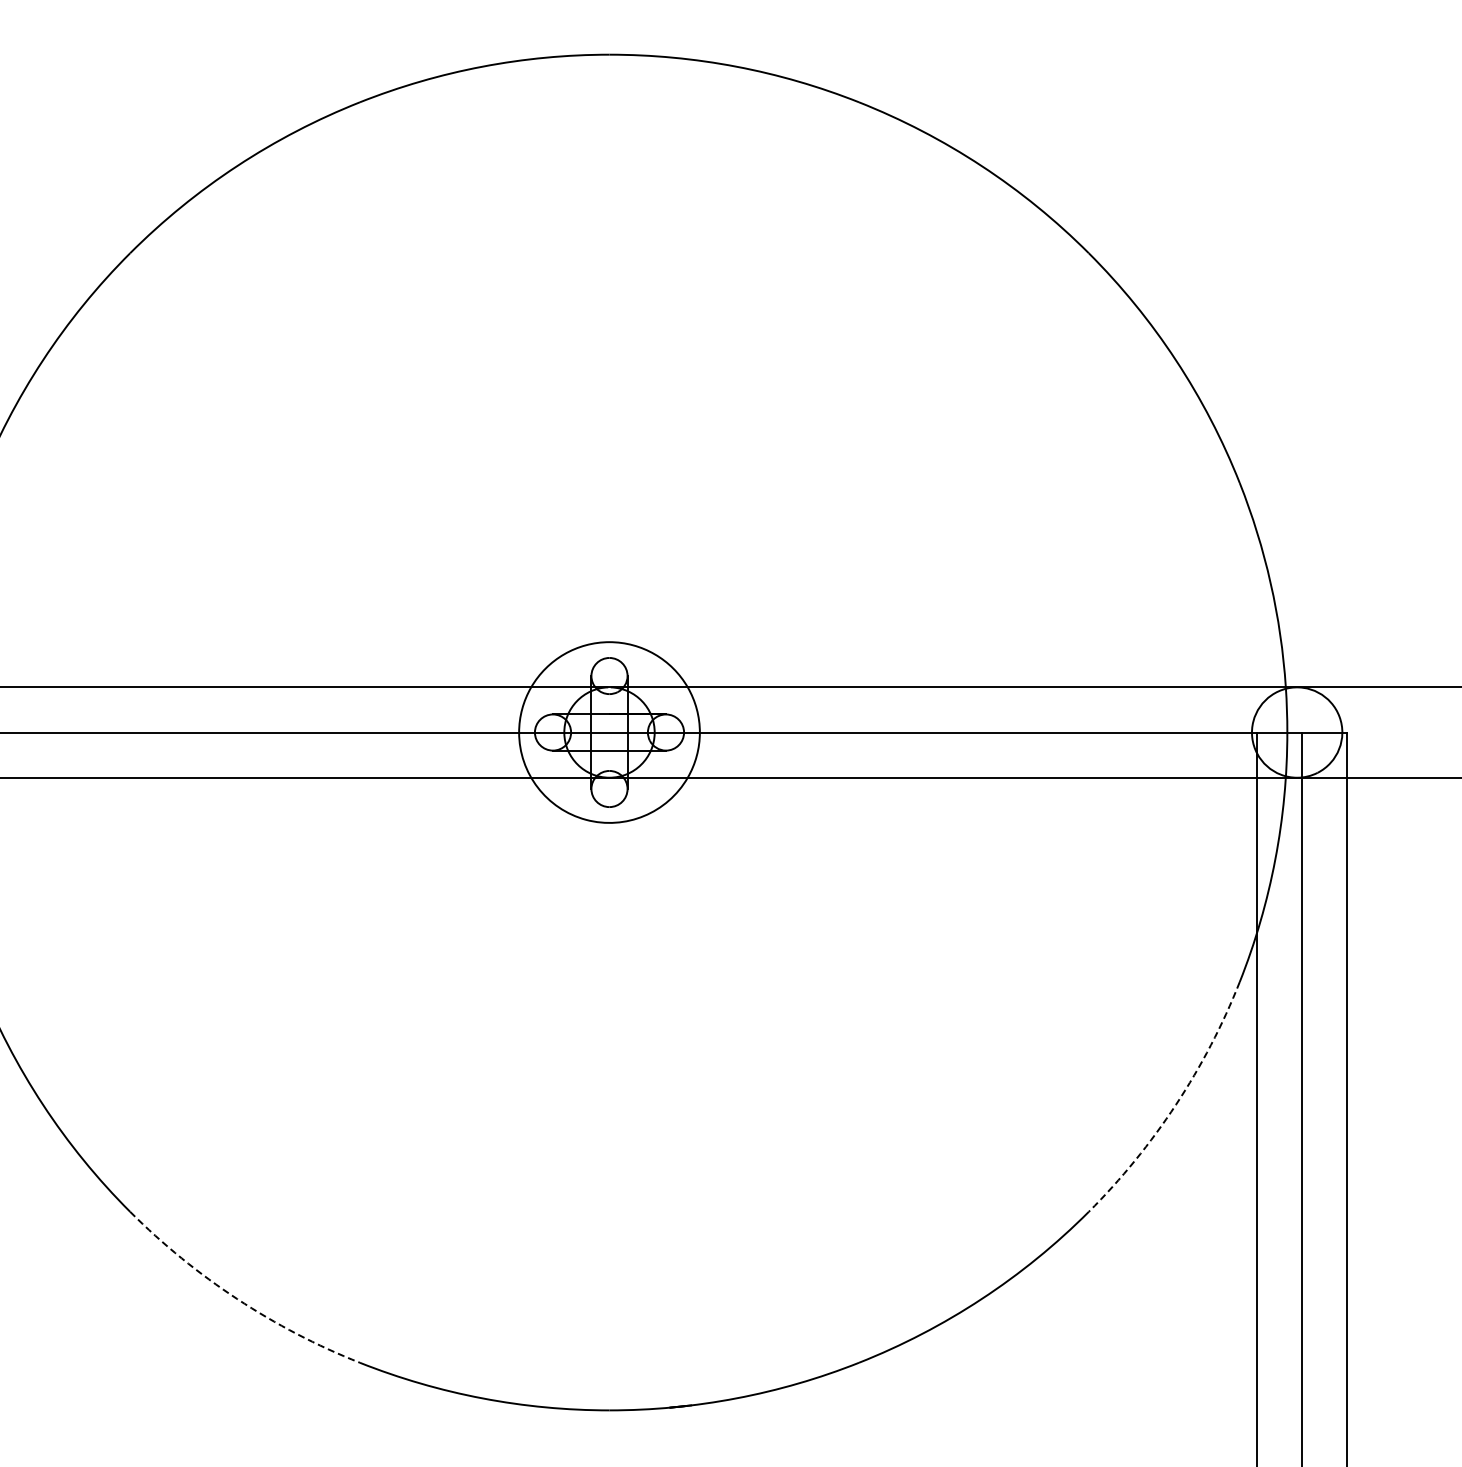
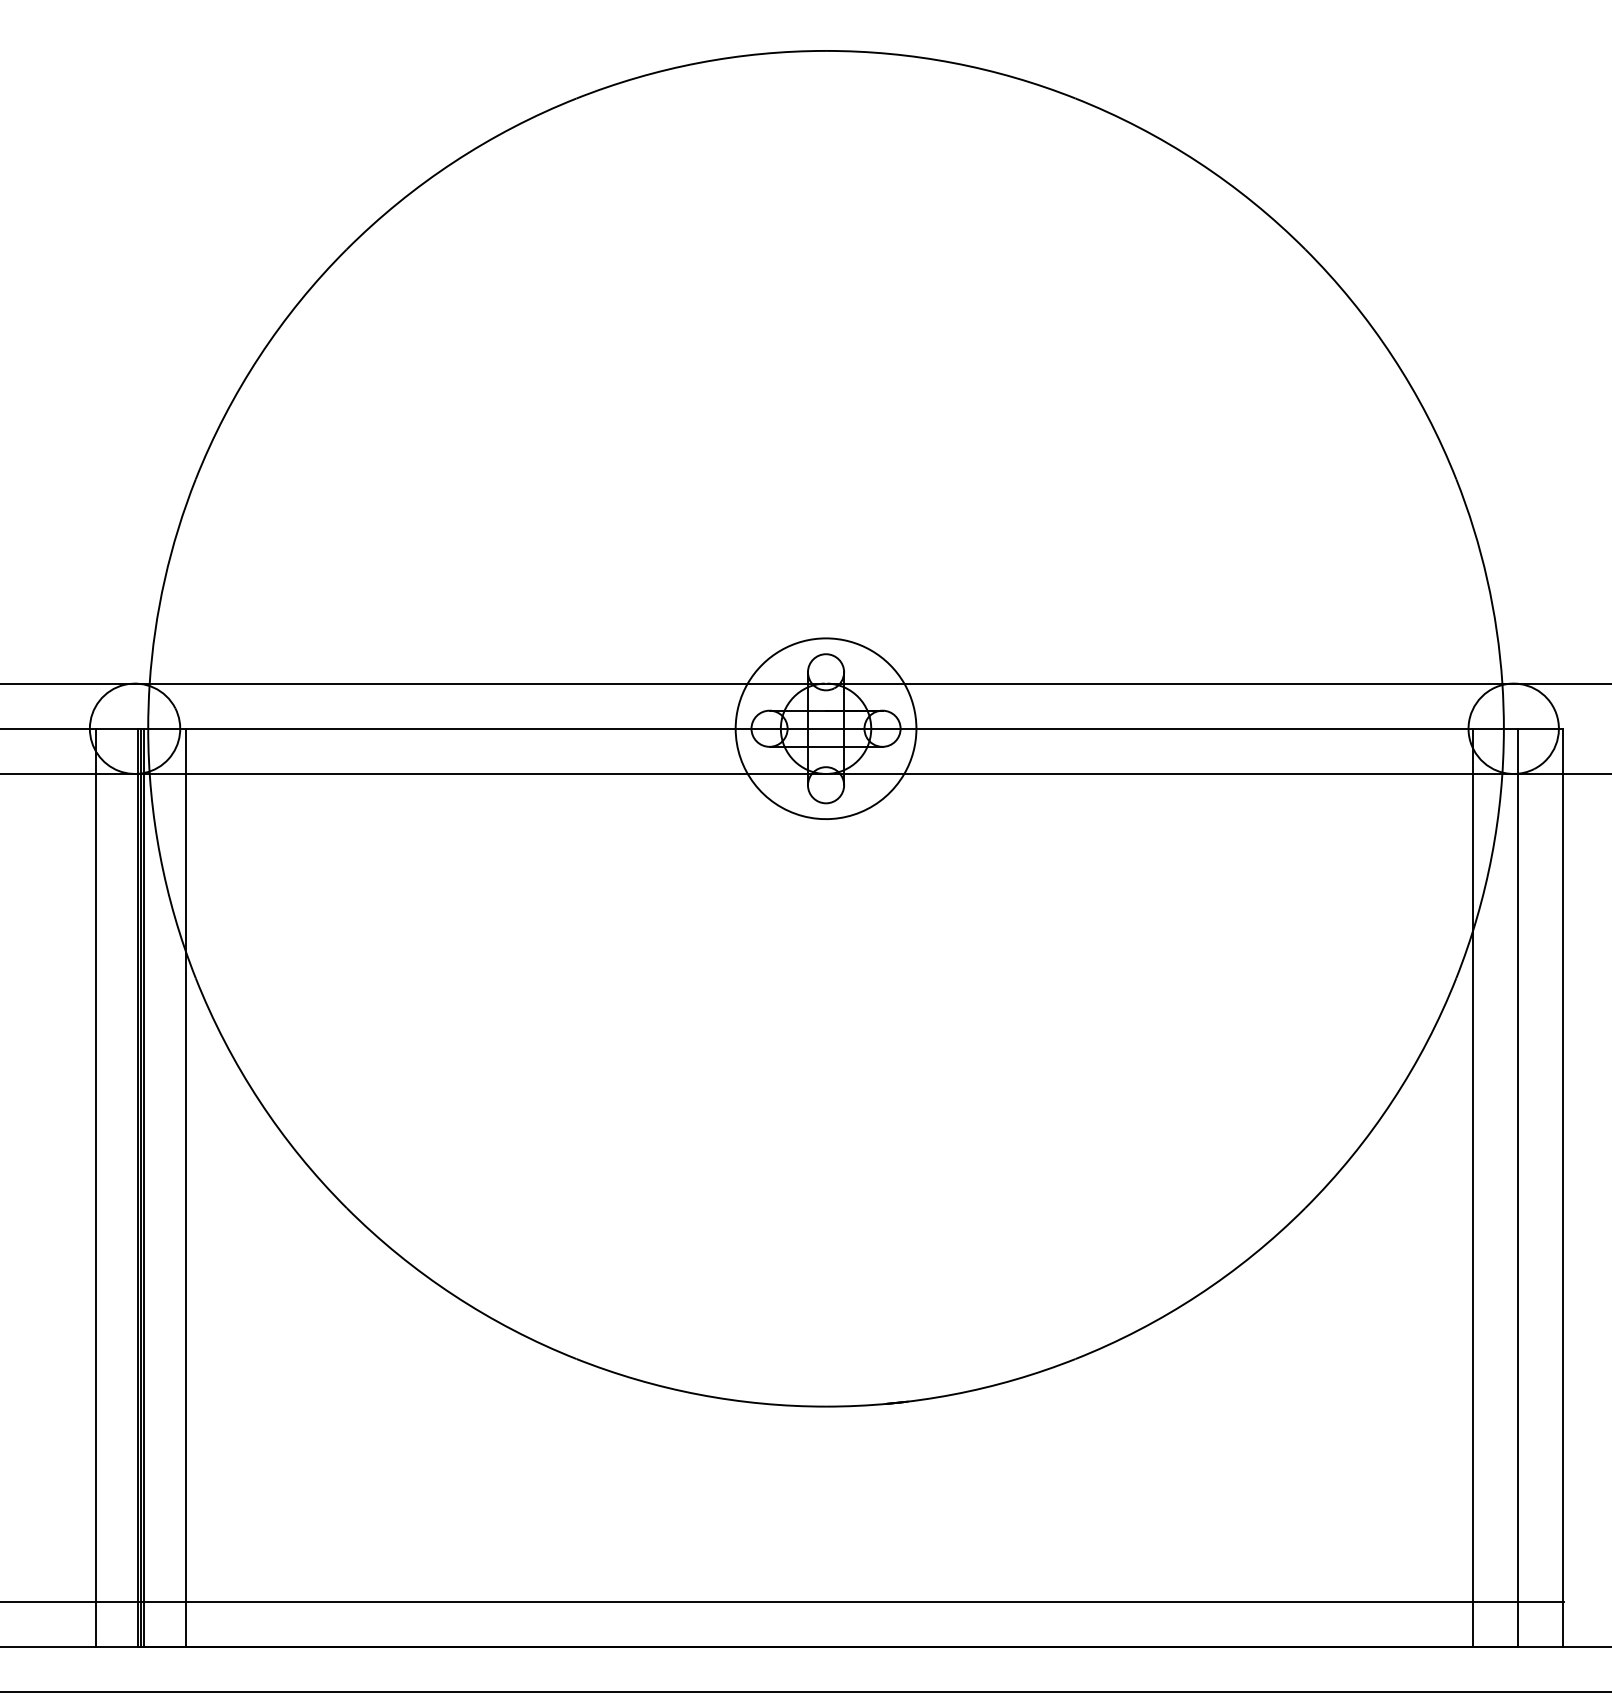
arc: (1175, 1104) -> (1392, 1100), dashed -> solid
arc: (236, 1299) -> (453, 1295), dashed -> solid

